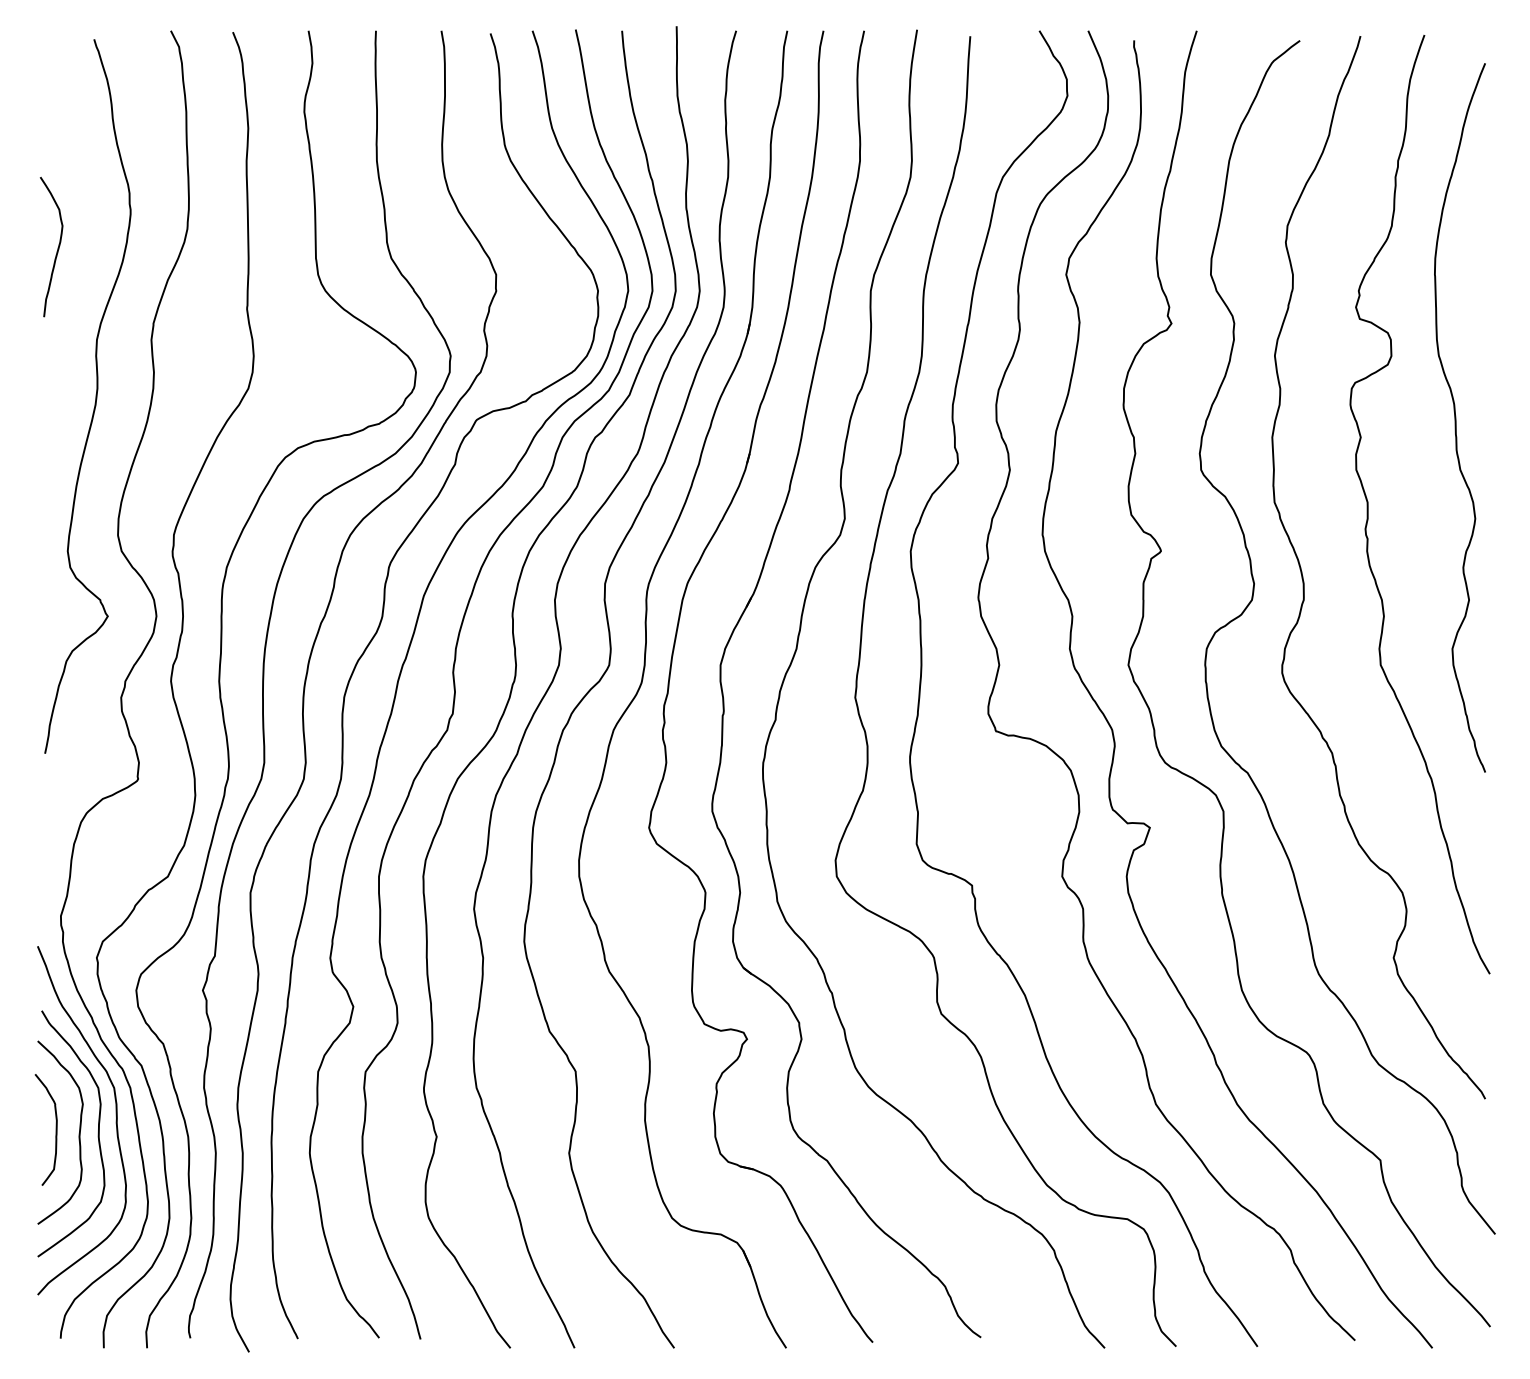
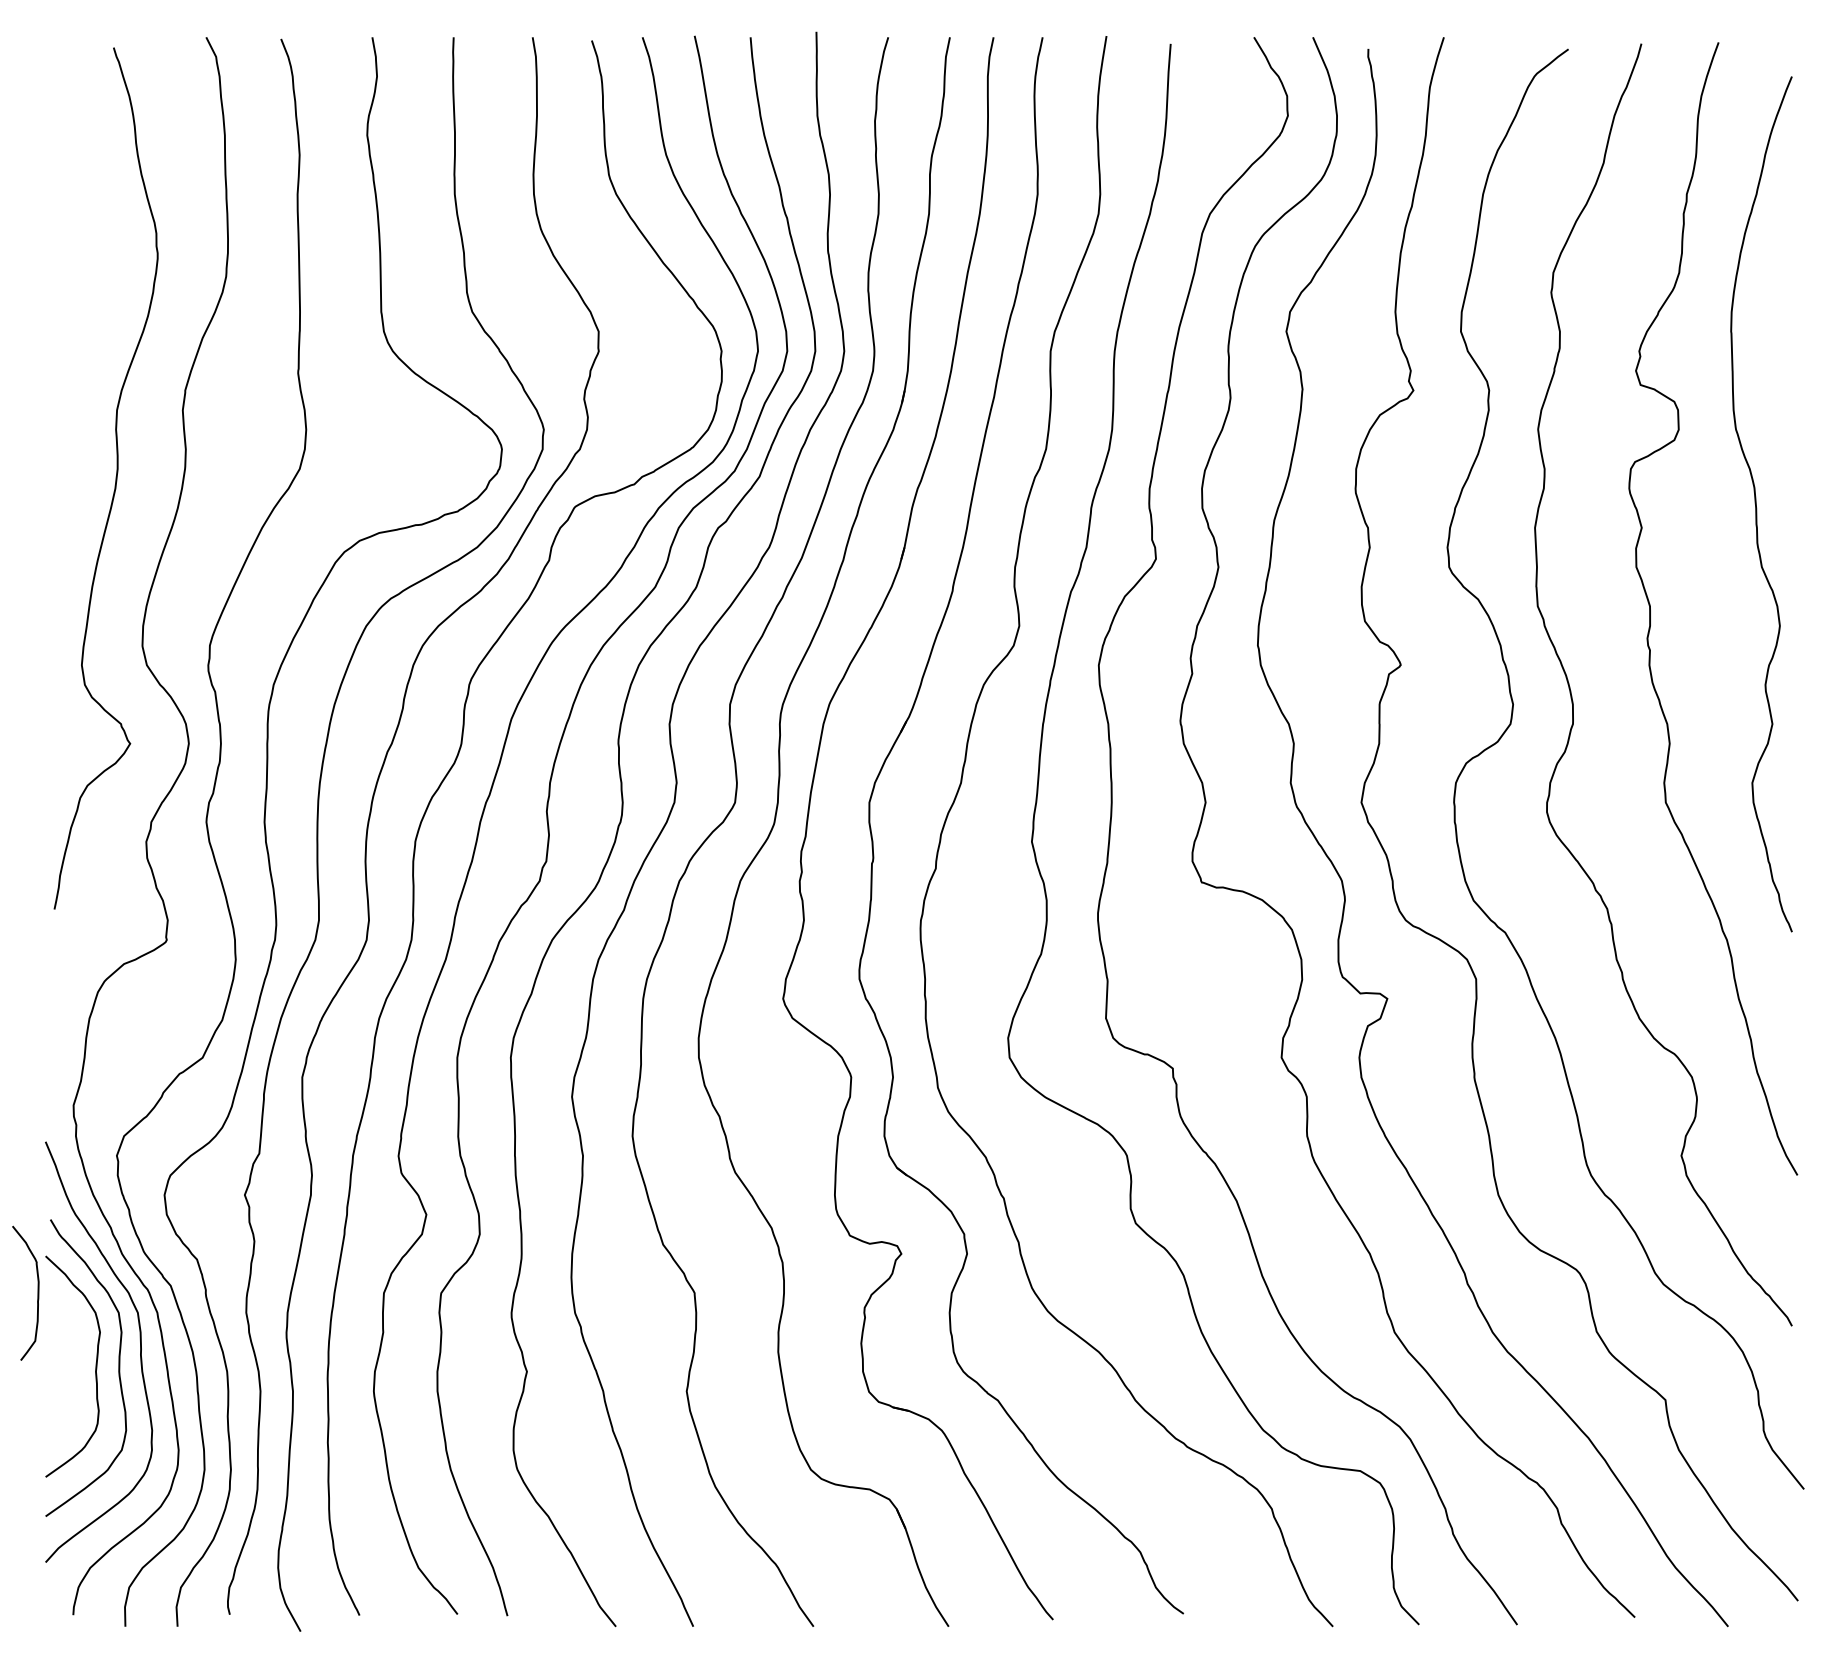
curve: (57, 248) -> (69, 299), removed
curve: (55, 1129) -> (37, 1292), moved

